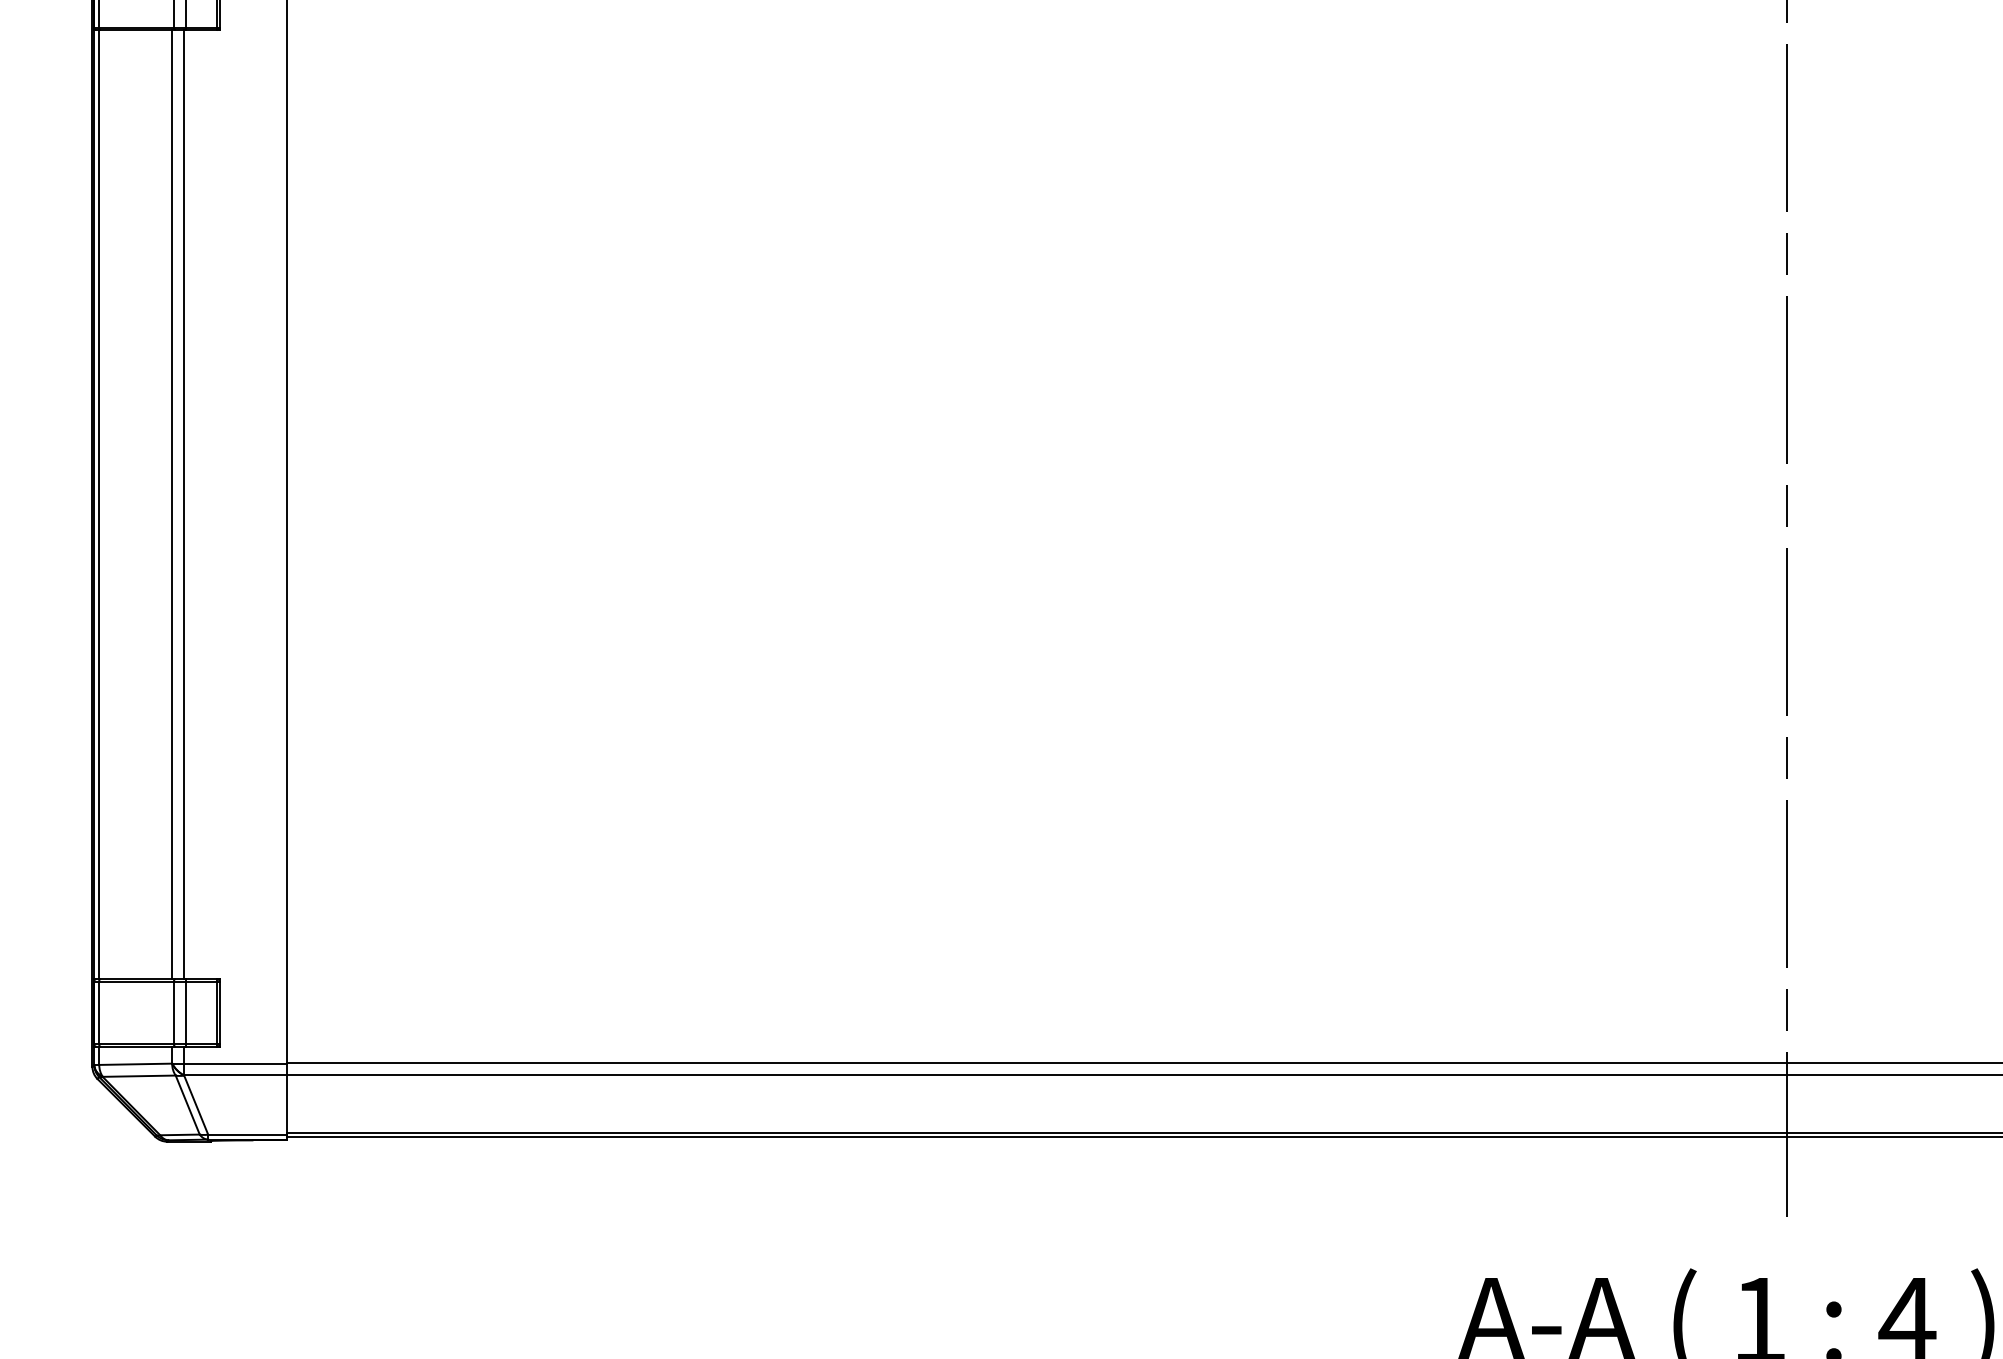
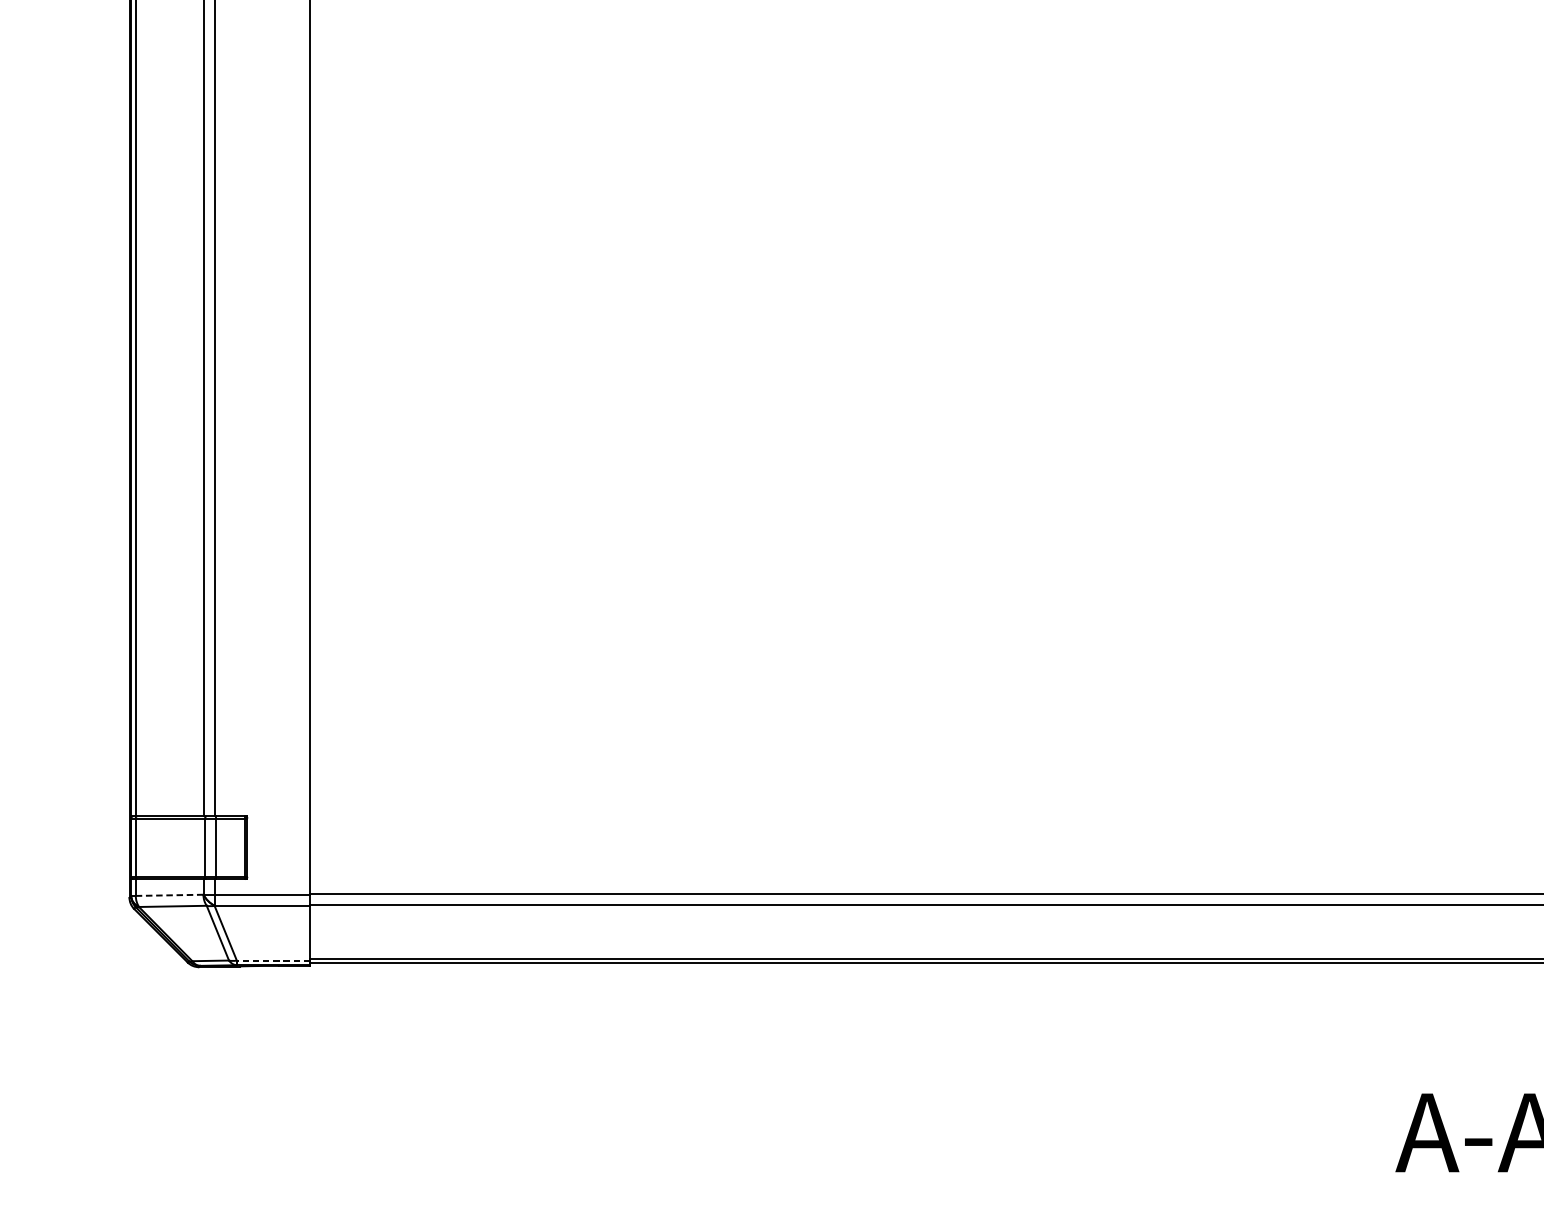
line: (135, 1064) -> (169, 895), solid -> dashed
line: (247, 1134) -> (273, 960), solid -> dashed

